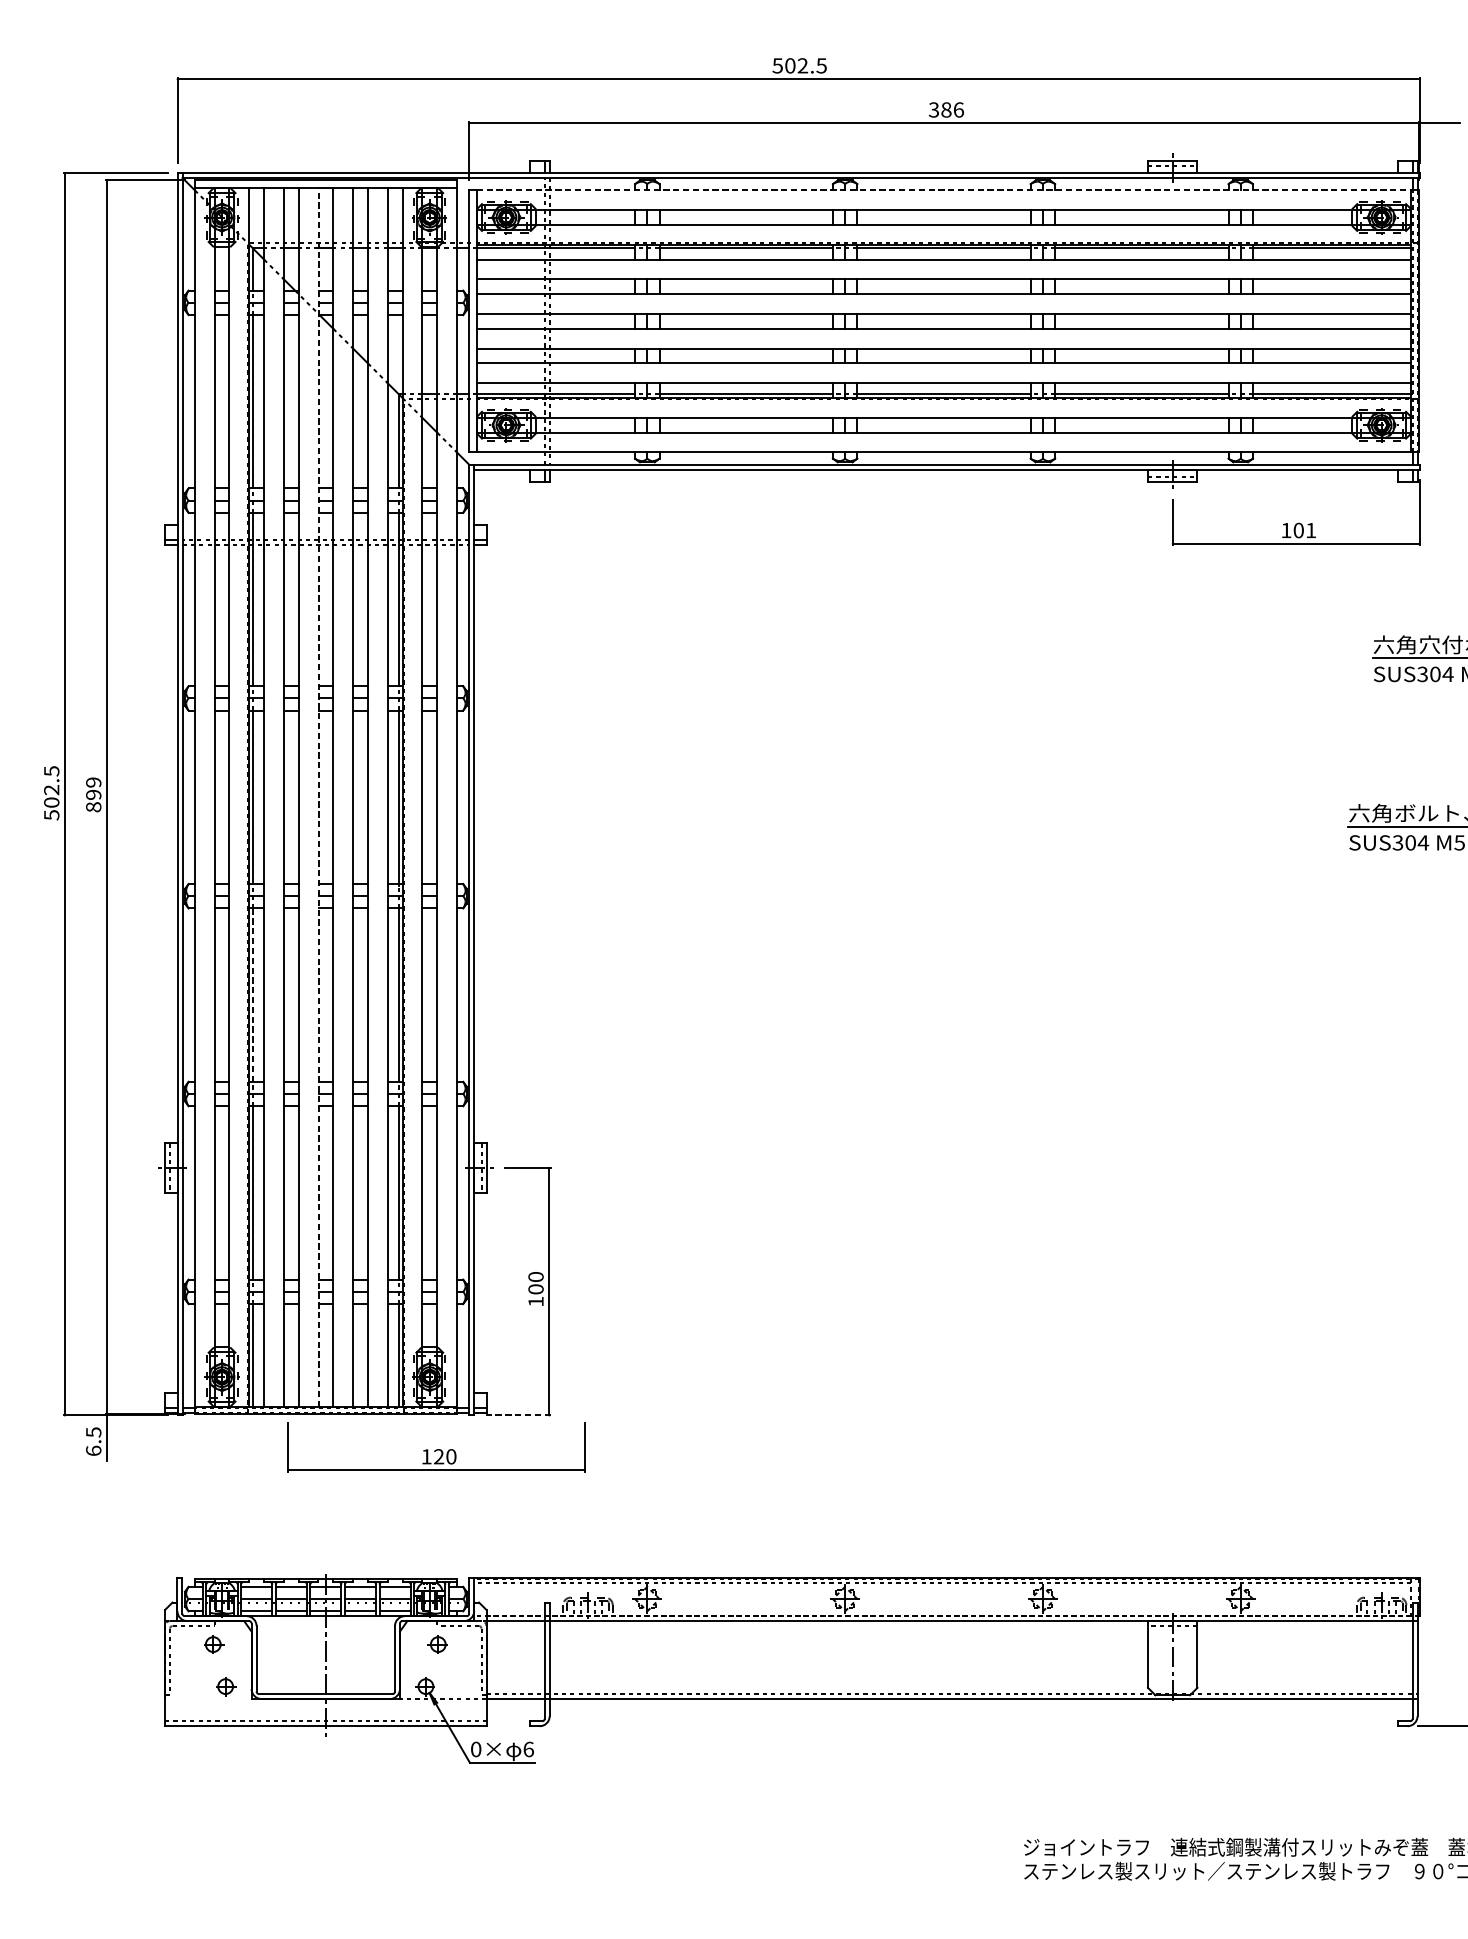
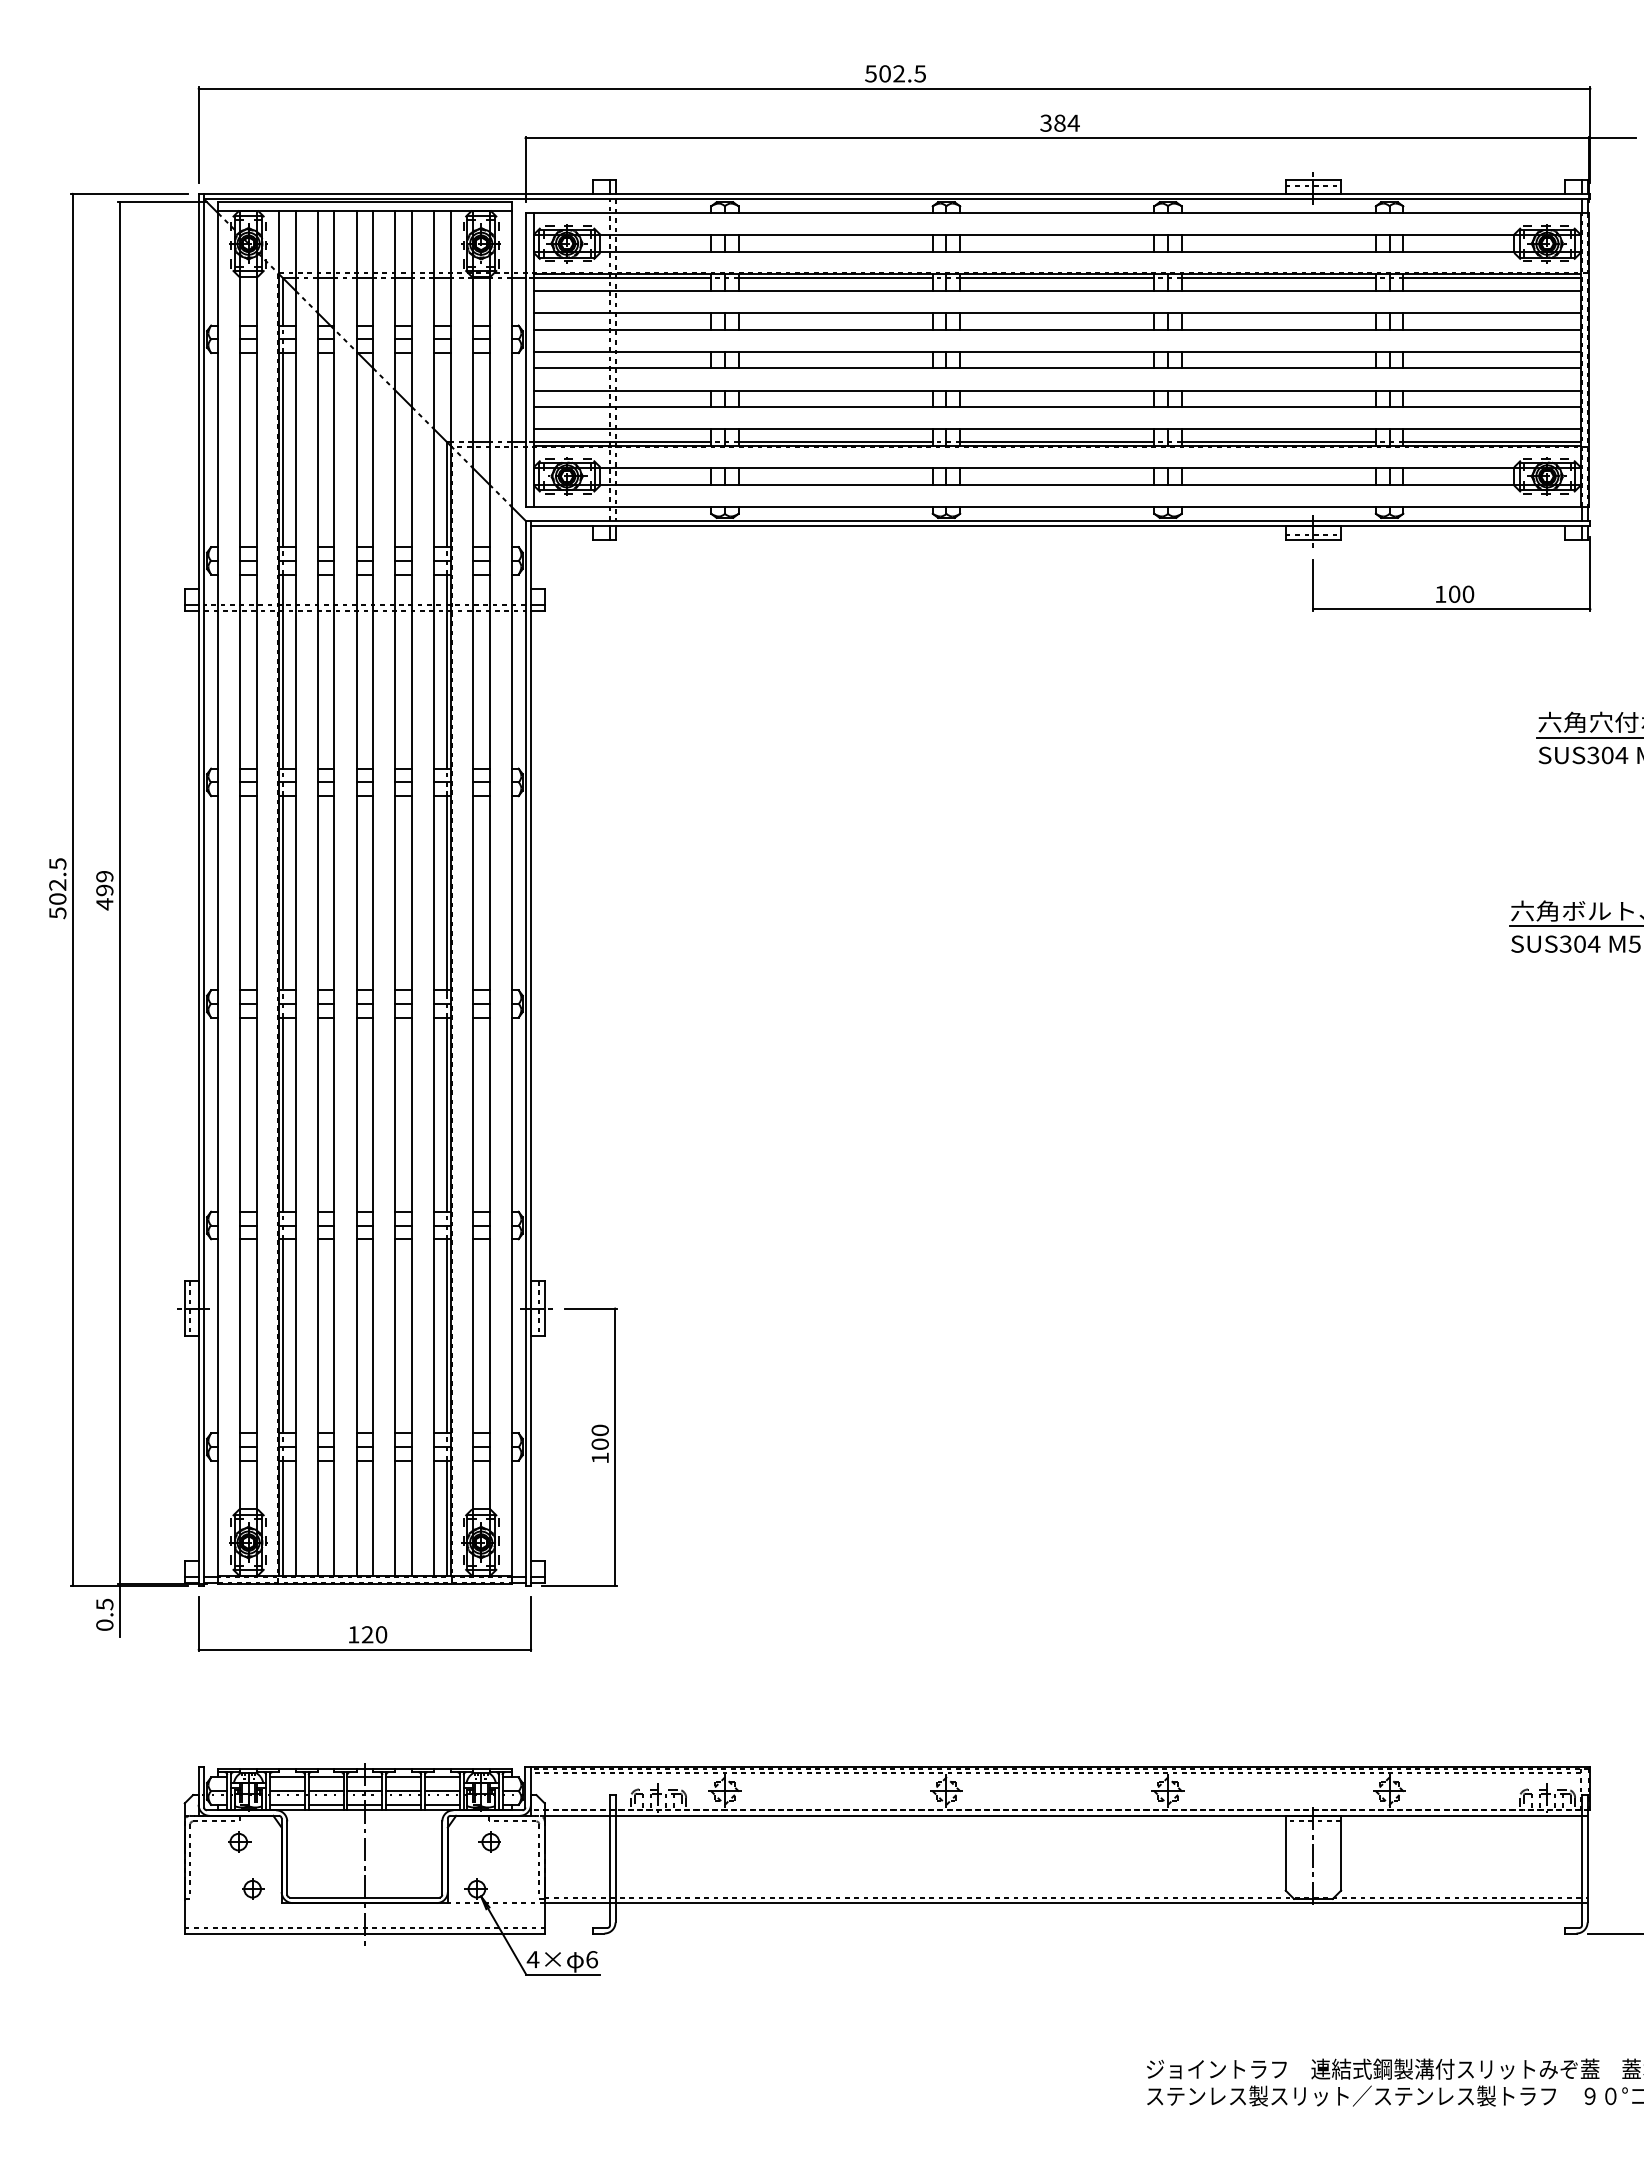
text: (958, 109) -> (1073, 122), 386 -> 384
line: (944, 190) -> (1057, 213), dashed -> solid
text: (1311, 529) -> (1468, 593), 101 -> 100
line: (318, 797) -> (356, 893), dashed -> solid
text: (93, 807) -> (104, 904), 899 -> 499
line: (253, 994) -> (283, 1114), dashed -> solid
line: (517, 1415) -> (579, 1585), dashed -> solid
part: (436, 1446) -> (364, 1623), moved
text: (93, 1450) -> (104, 1624), 6.5 -> 0.5
text: (475, 1749) -> (532, 1959), 0× -> 4×

